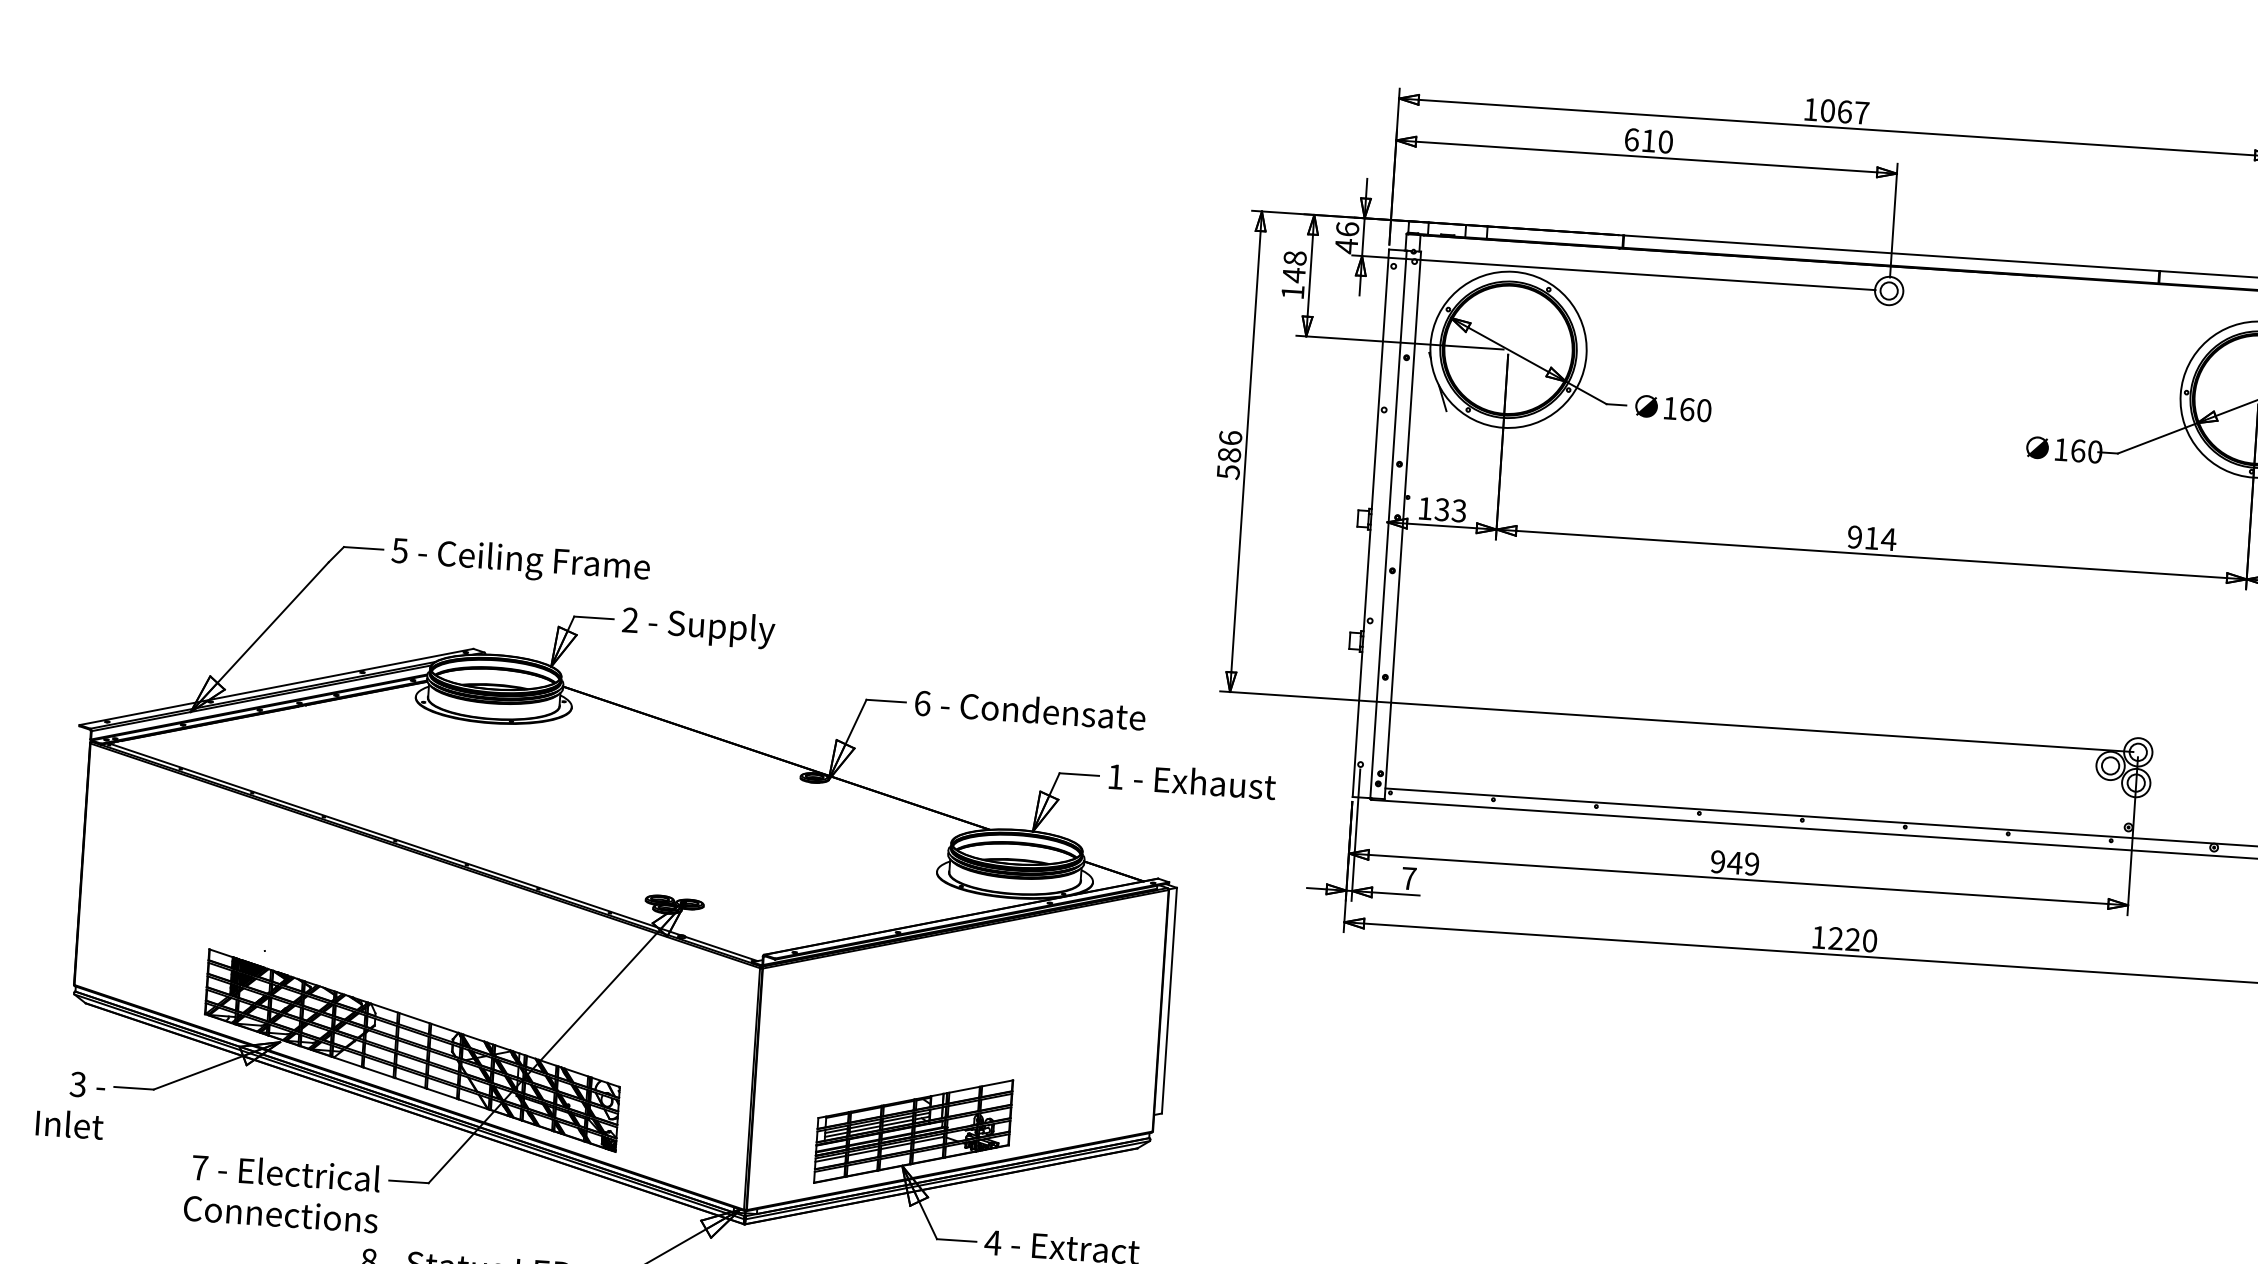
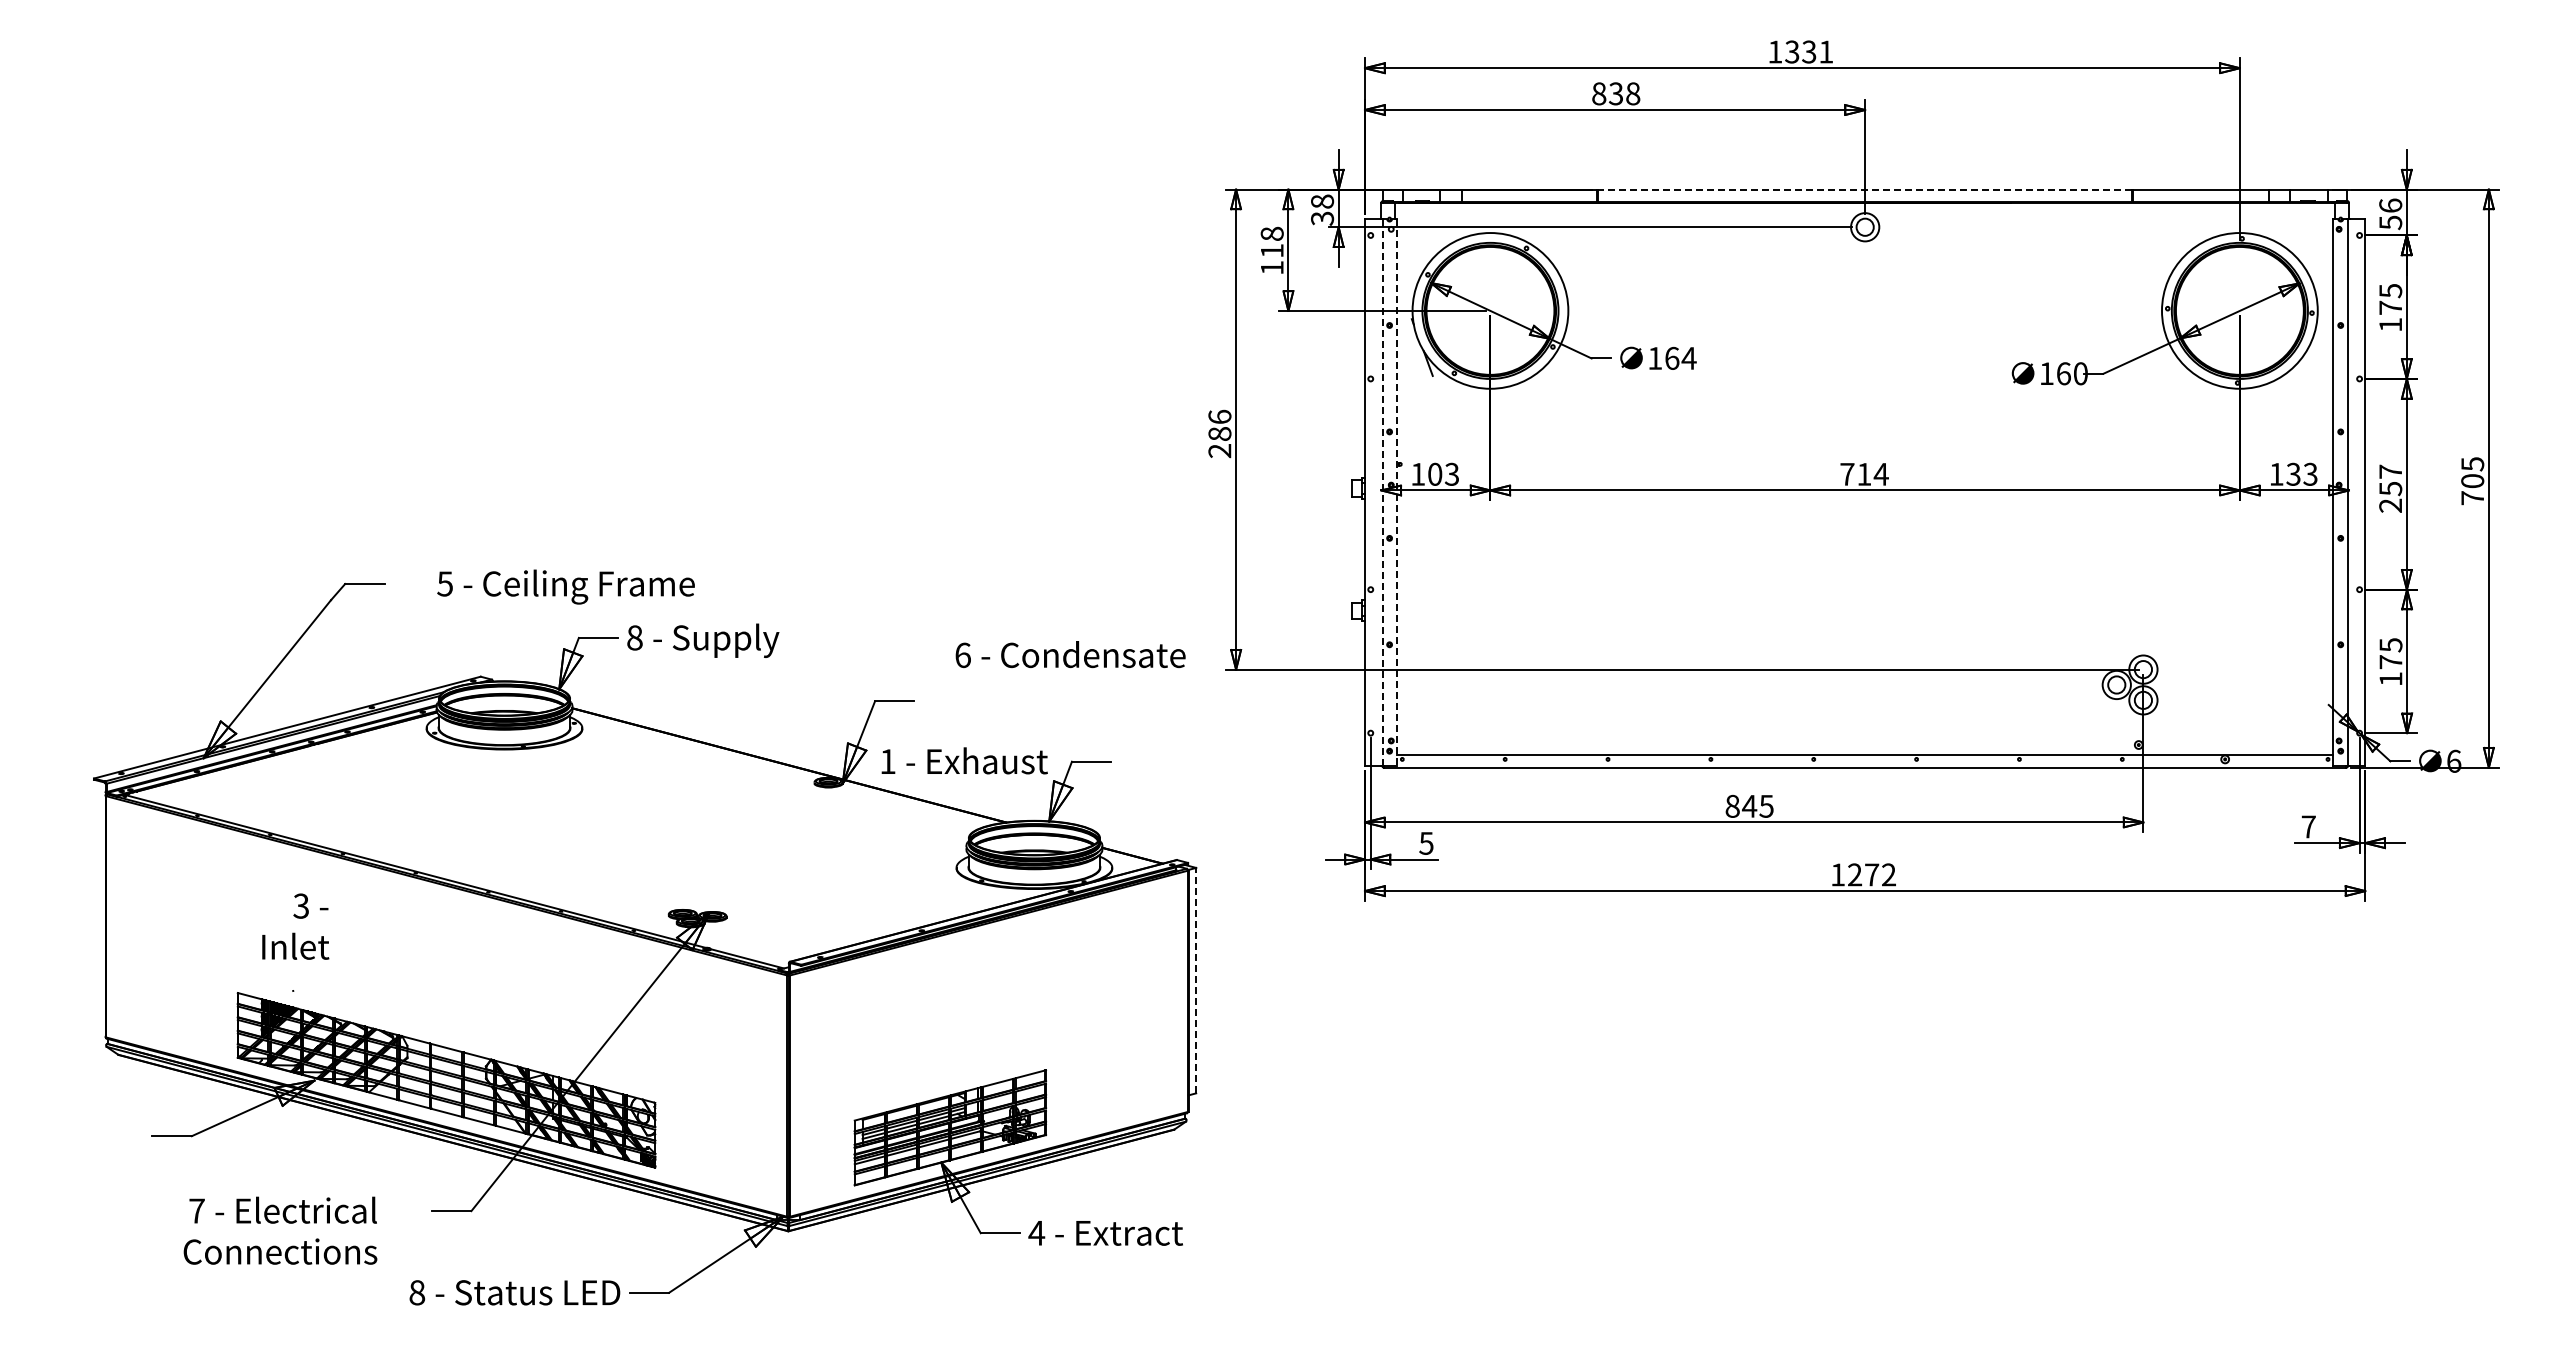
text: (1845, 111) -> (1809, 51), 1067 -> 1331
text: (1649, 140) -> (1616, 93), 610 -> 838
text: (1347, 238) -> (1322, 210), 46 -> 38
line: (1892, 253) -> (1865, 189), solid -> dashed
text: (1294, 274) -> (1272, 250), 148 -> 118
text: (1703, 409) -> (1688, 357), 160 -> 164
text: (1227, 472) -> (1219, 451), 586 -> 286
text: (1441, 508) -> (1434, 473), 133 -> 103
line: (1388, 524) -> (1382, 492), solid -> dashed
line: (1403, 526) -> (1397, 493), solid -> dashed
text: (1855, 536) -> (1847, 473), 914 -> 714
text: (520, 561) -> (565, 586), moved
text: (629, 619) -> (634, 637), 2 -> 8
text: (1030, 709) -> (1070, 654), moved
text: (1192, 780) -> (964, 760), moved
text: (1734, 862) -> (1749, 805), 949 -> 845
text: (1409, 878) -> (1426, 843), 7 -> 5
text: (1861, 939) -> (1880, 874), 1220 -> 1272
line: (1169, 1000) -> (1196, 980), solid -> dashed
text: (70, 1104) -> (295, 926), moved
text: (282, 1192) -> (280, 1230), moved

